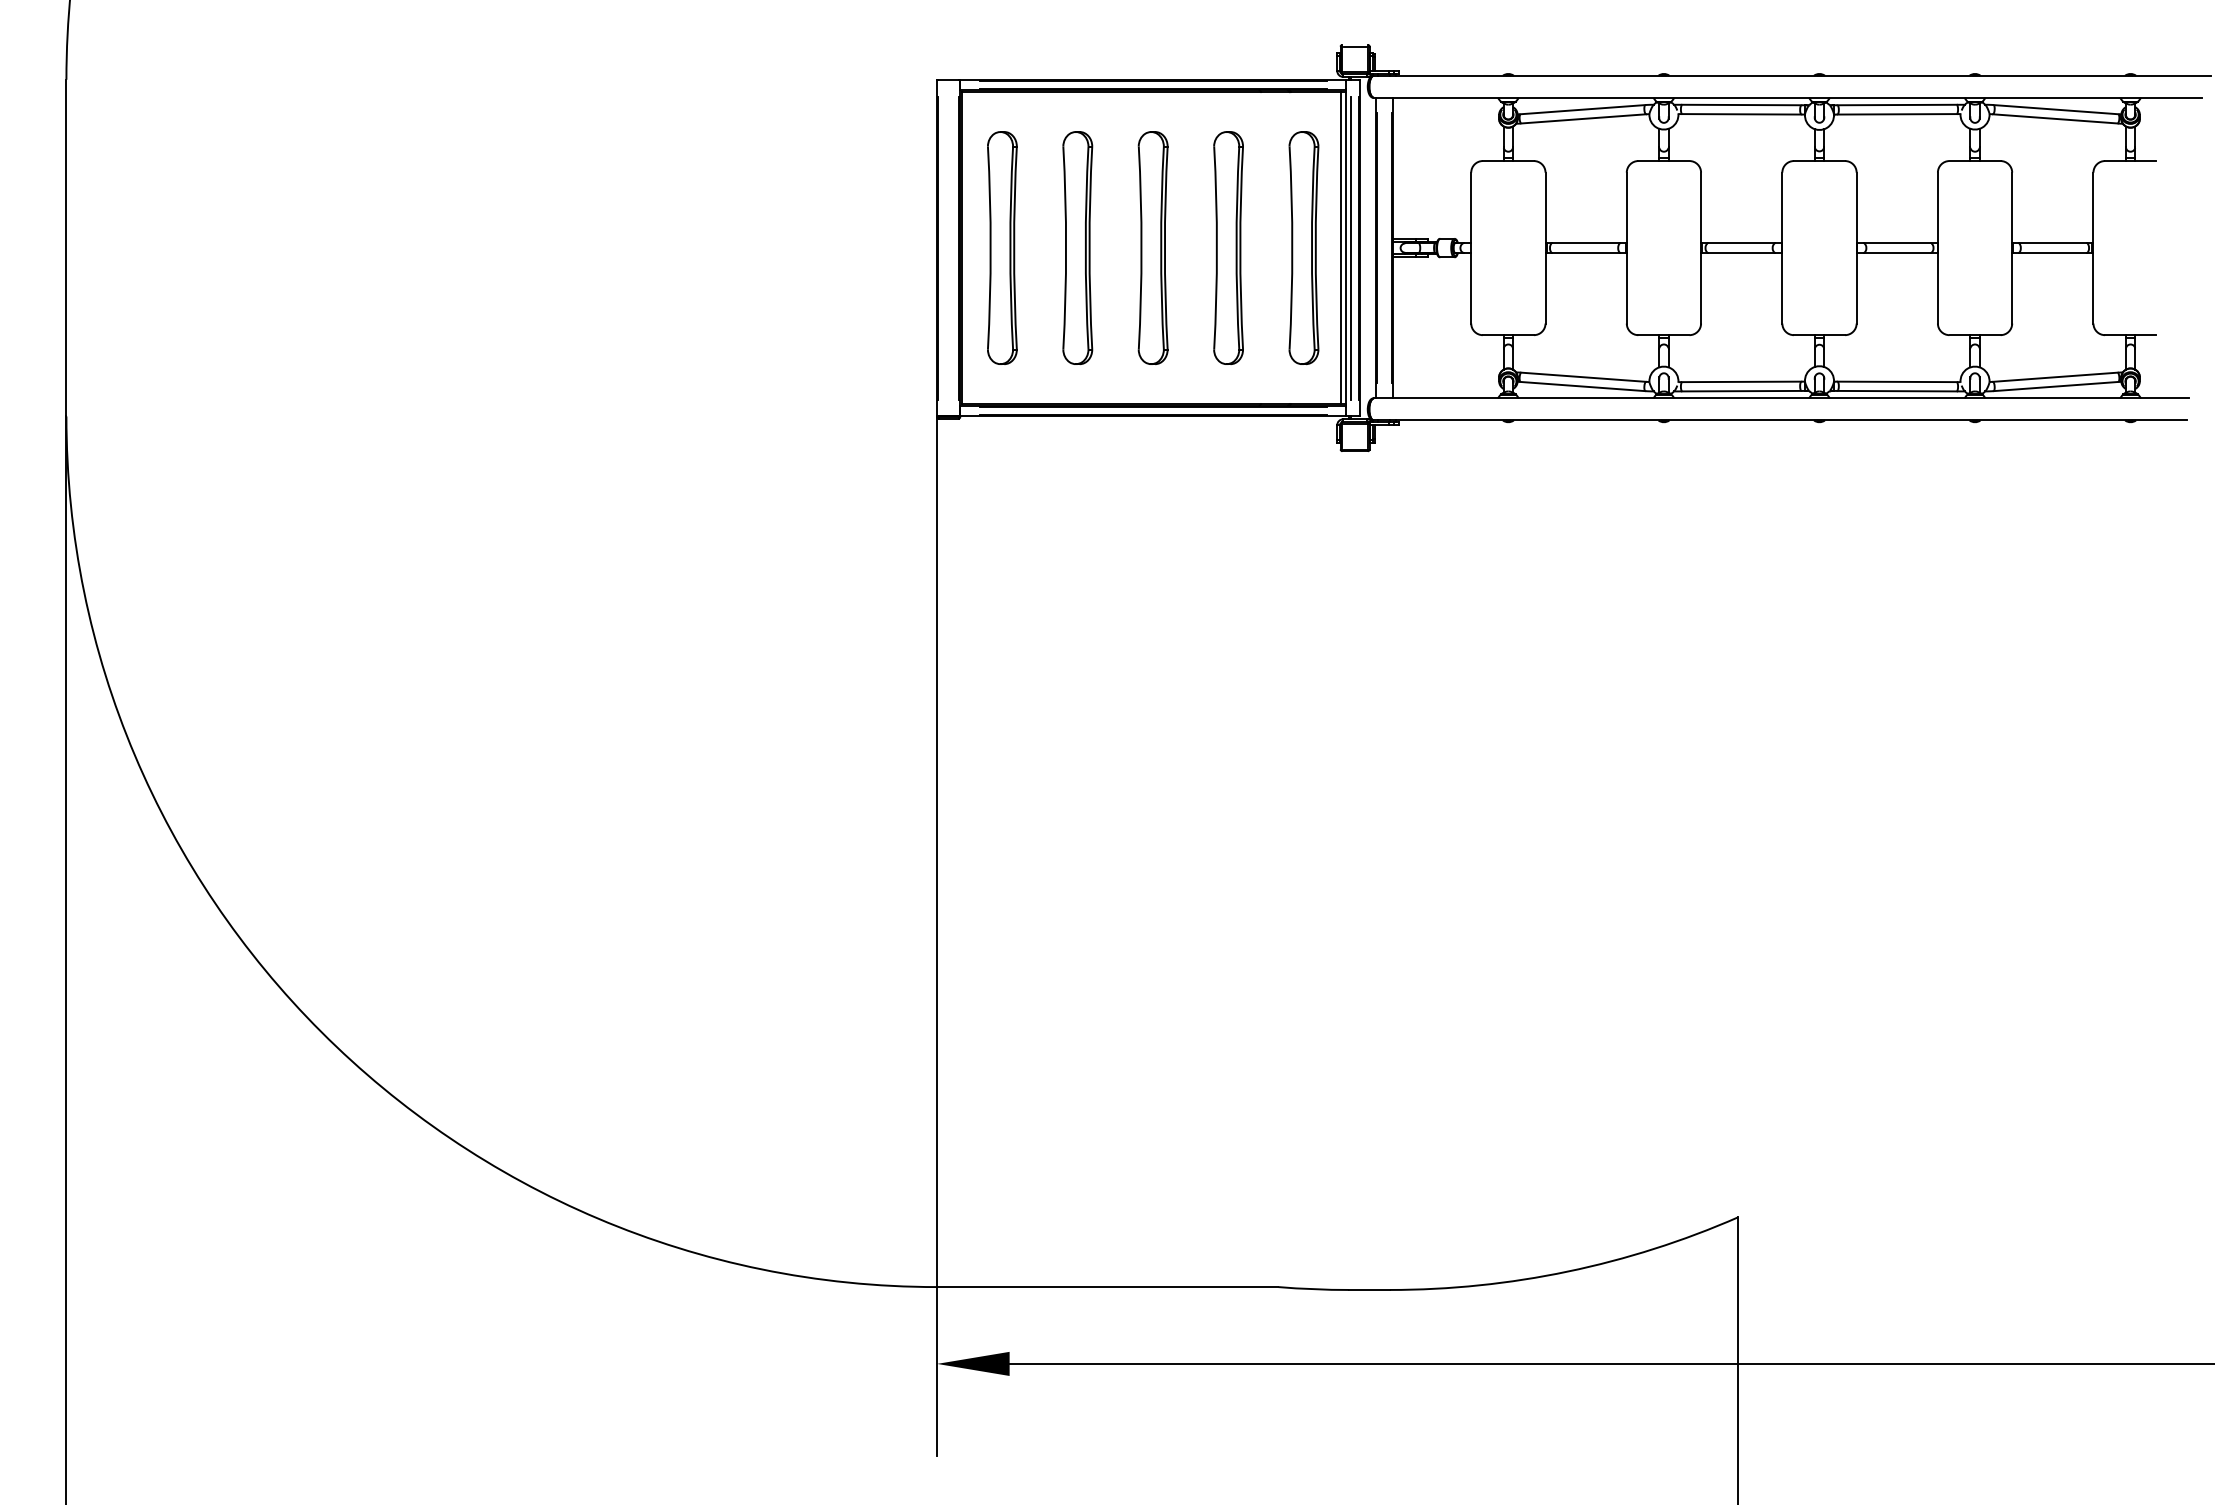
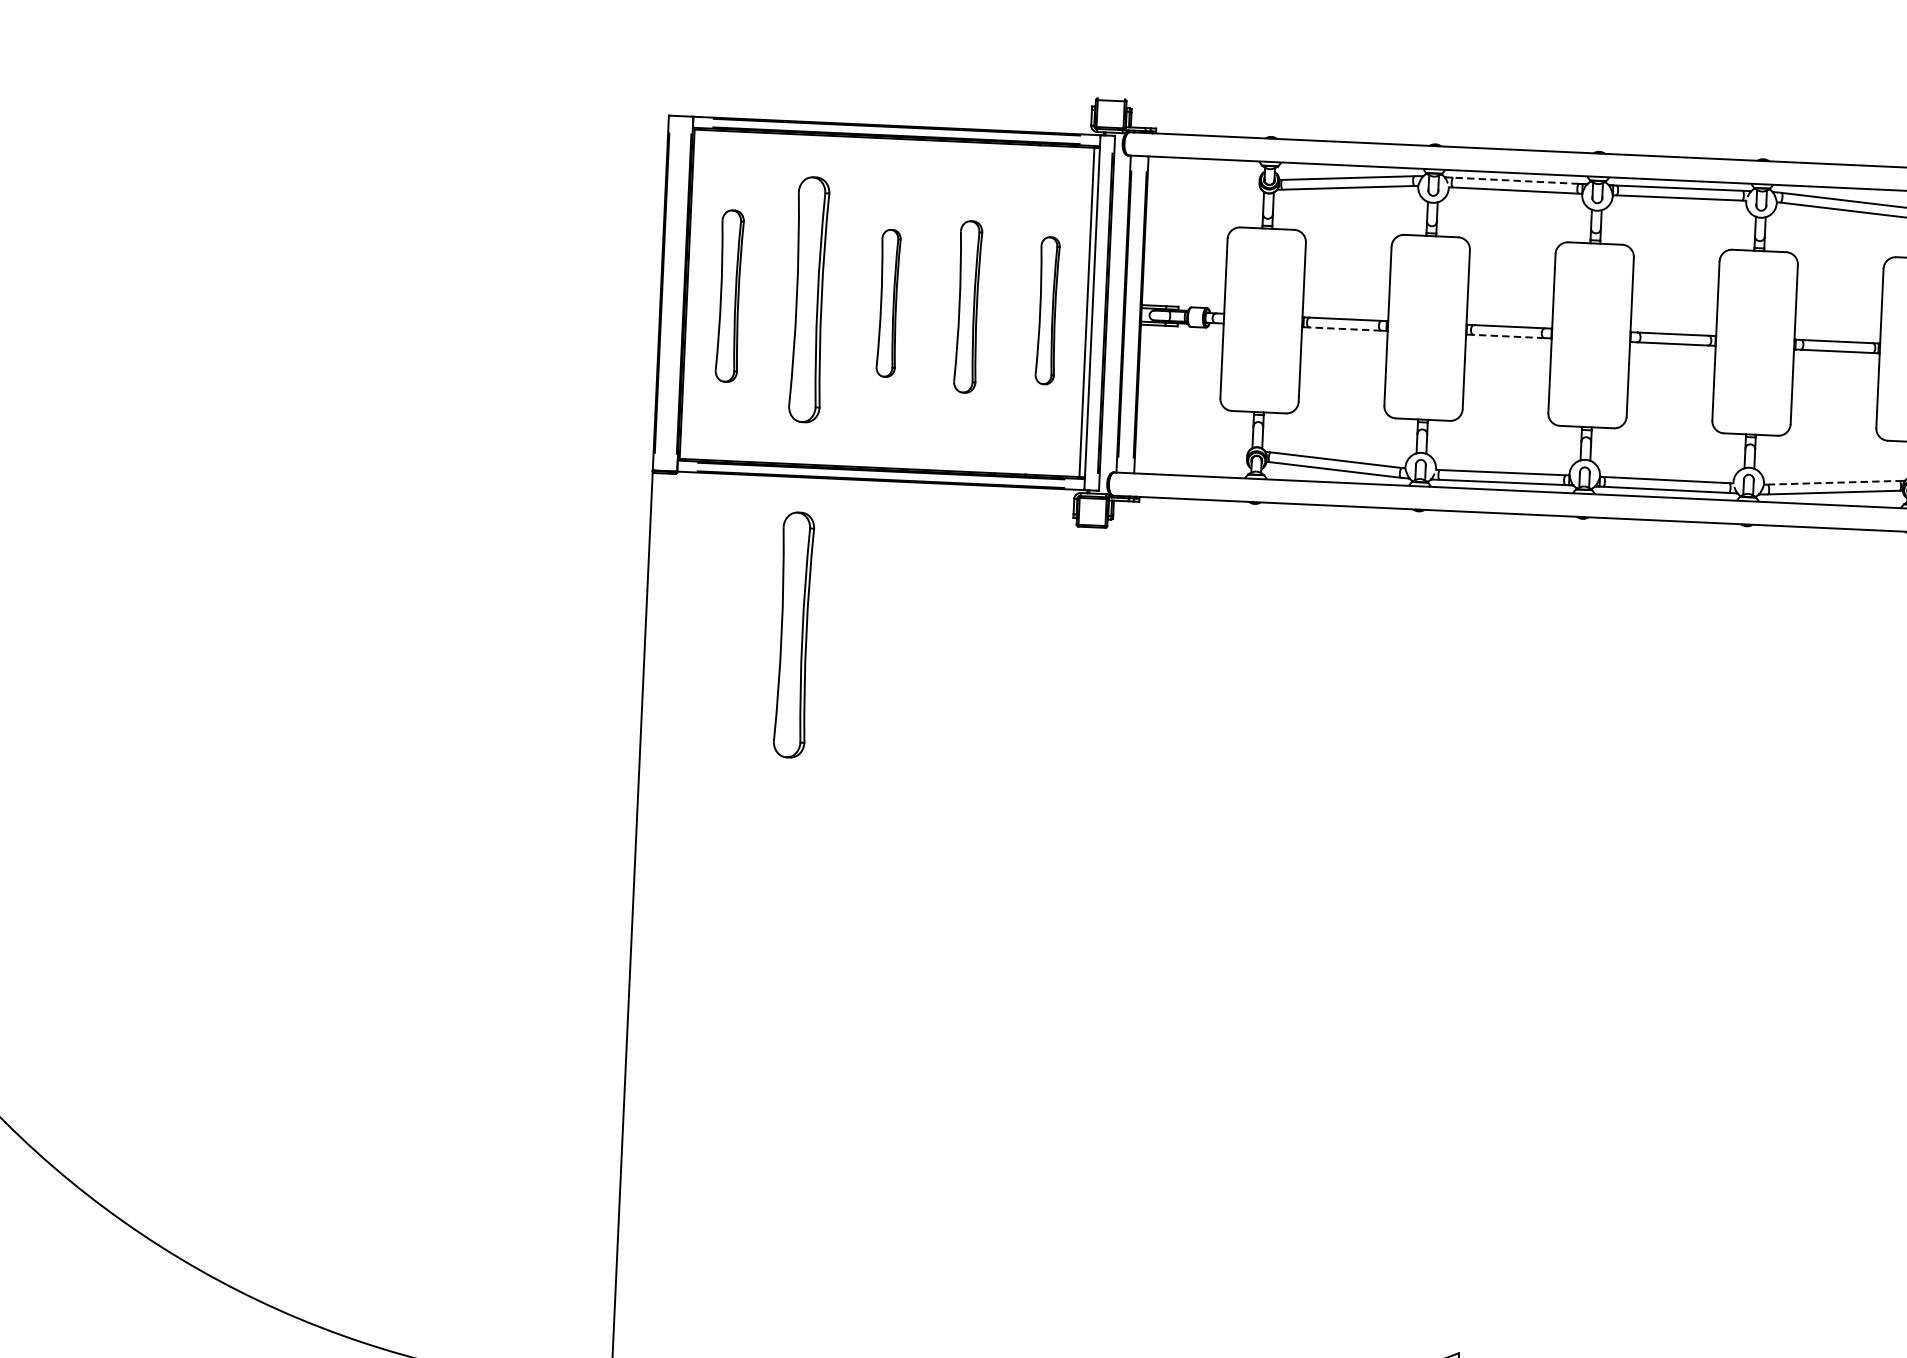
line: (1741, 105) -> (1515, 181), solid -> dashed
part: (1002, 247) -> (729, 295), size x0.7
part: (1152, 247) -> (888, 302), size x0.6
part: (1228, 247) -> (968, 306), size x0.7
line: (1351, 247) -> (1097, 312), removed
part: (1303, 248) -> (1047, 311), size x0.6
line: (1585, 252) -> (1344, 328), solid -> dashed
line: (1741, 252) -> (1508, 336), solid -> dashed
line: (2055, 377) -> (1833, 483), solid -> dashed
part: (1077, 565) -> (793, 634), added

